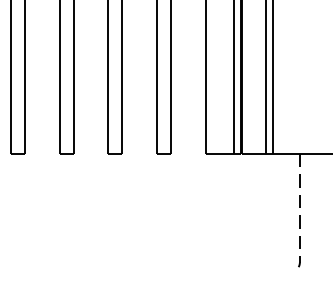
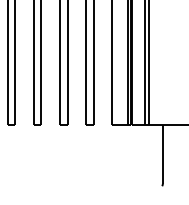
line: (299, 209) -> (162, 155), dashed -> solid

